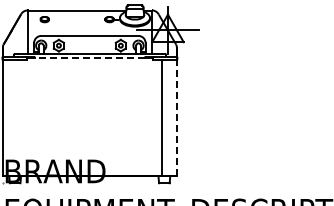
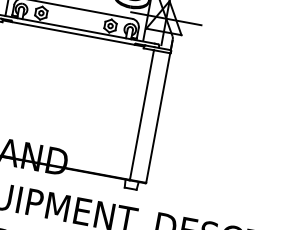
line: (89, 58) -> (72, 33), dashed -> solid
line: (176, 117) -> (157, 117), dashed -> solid

